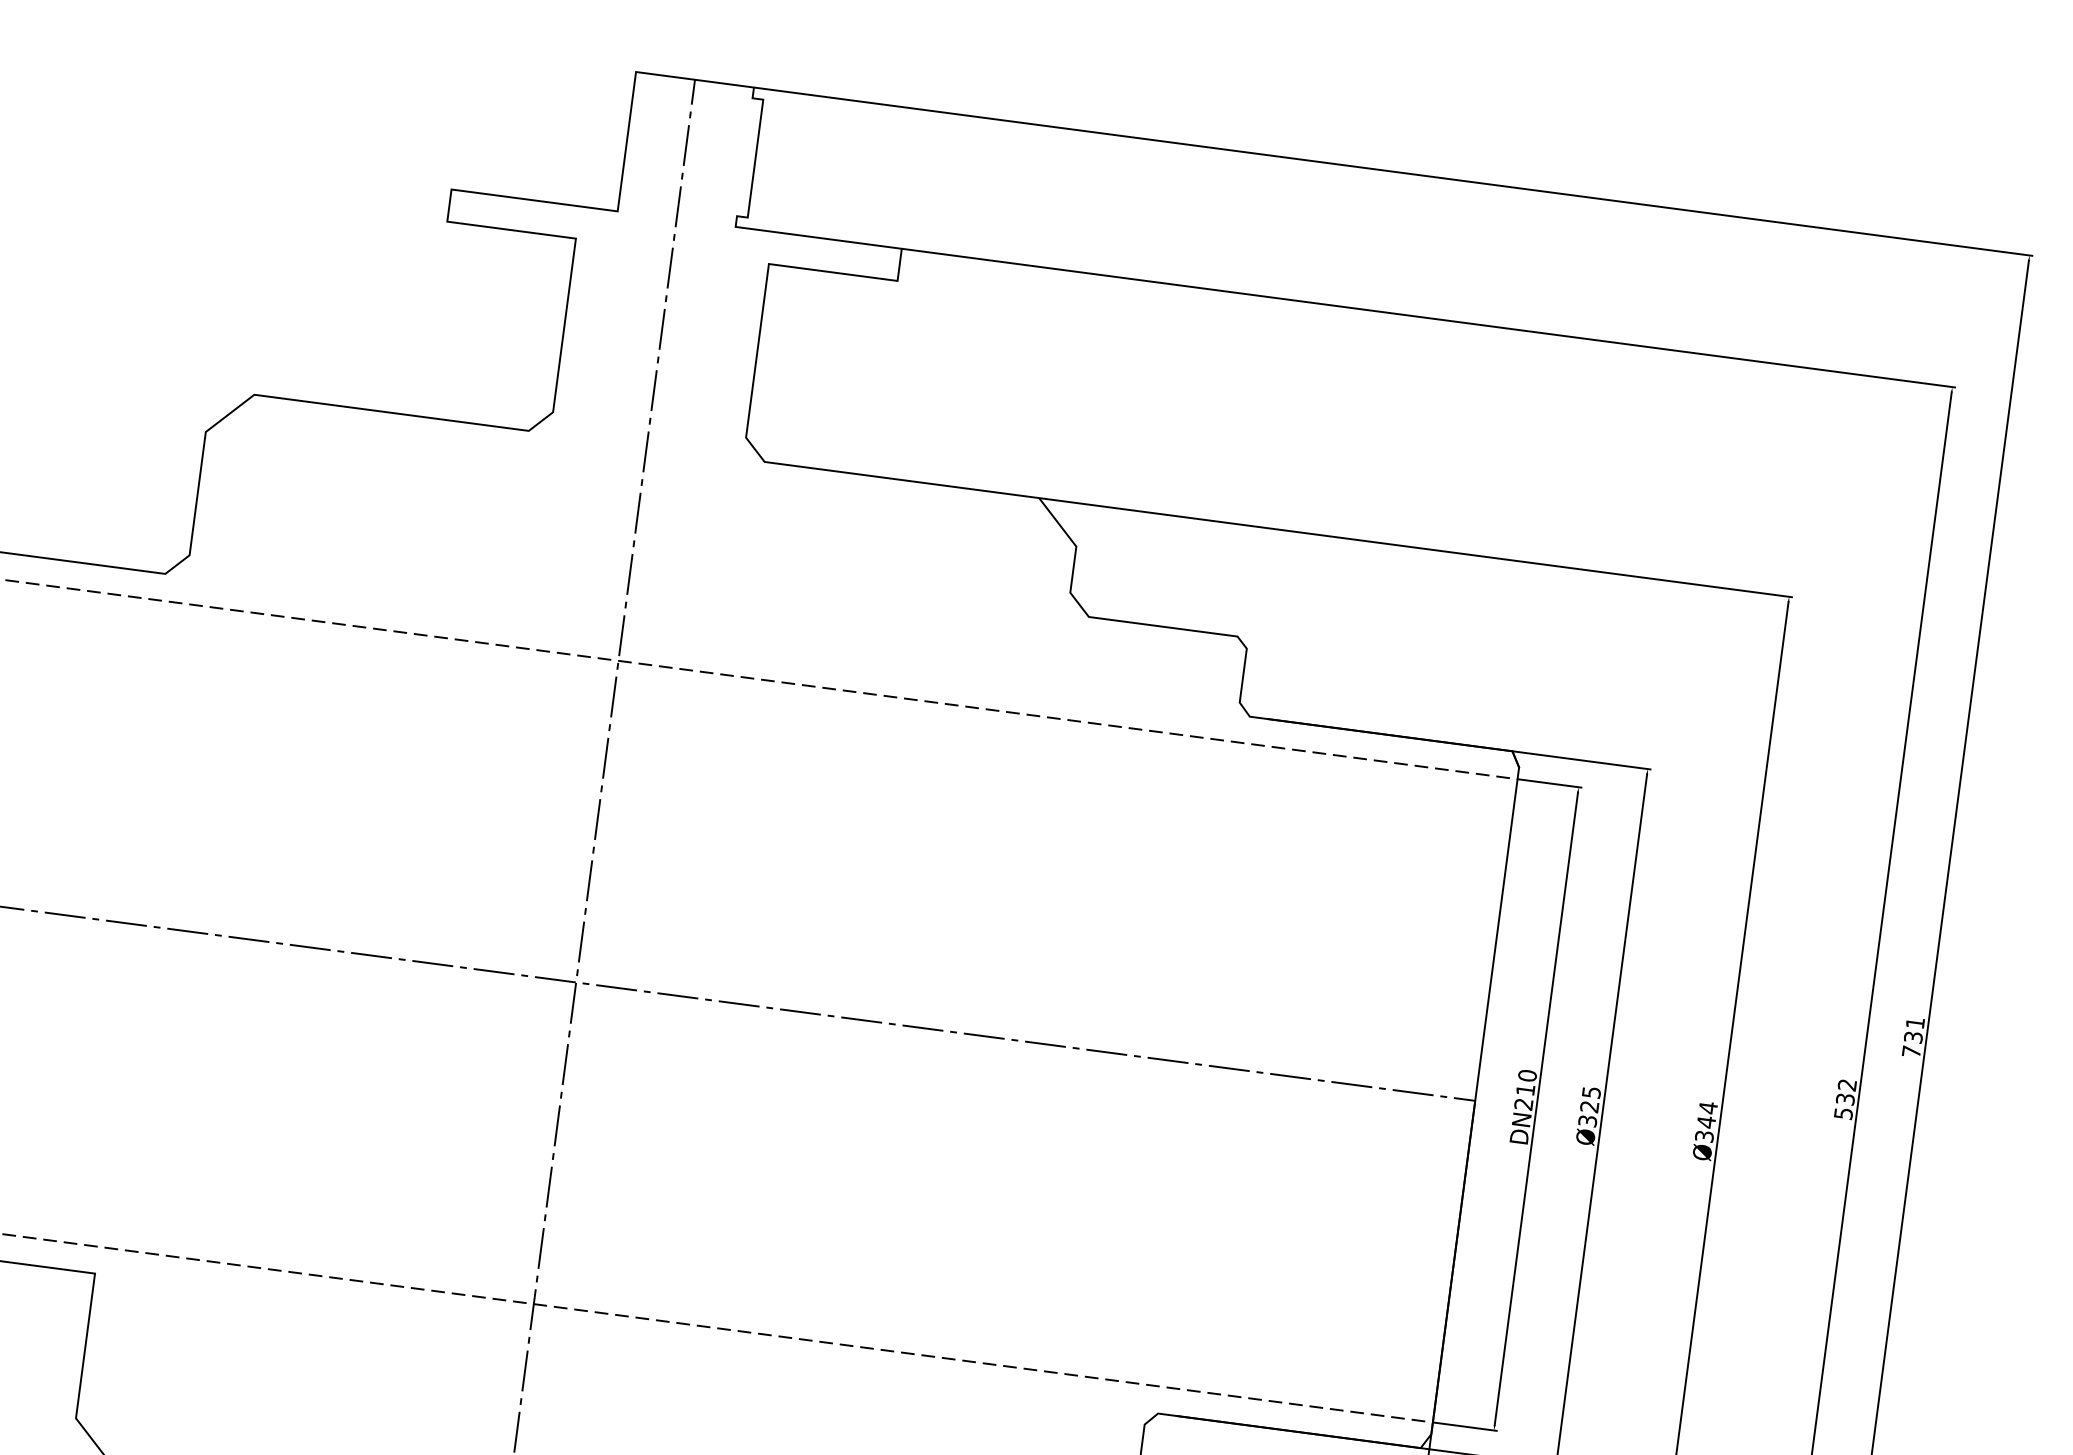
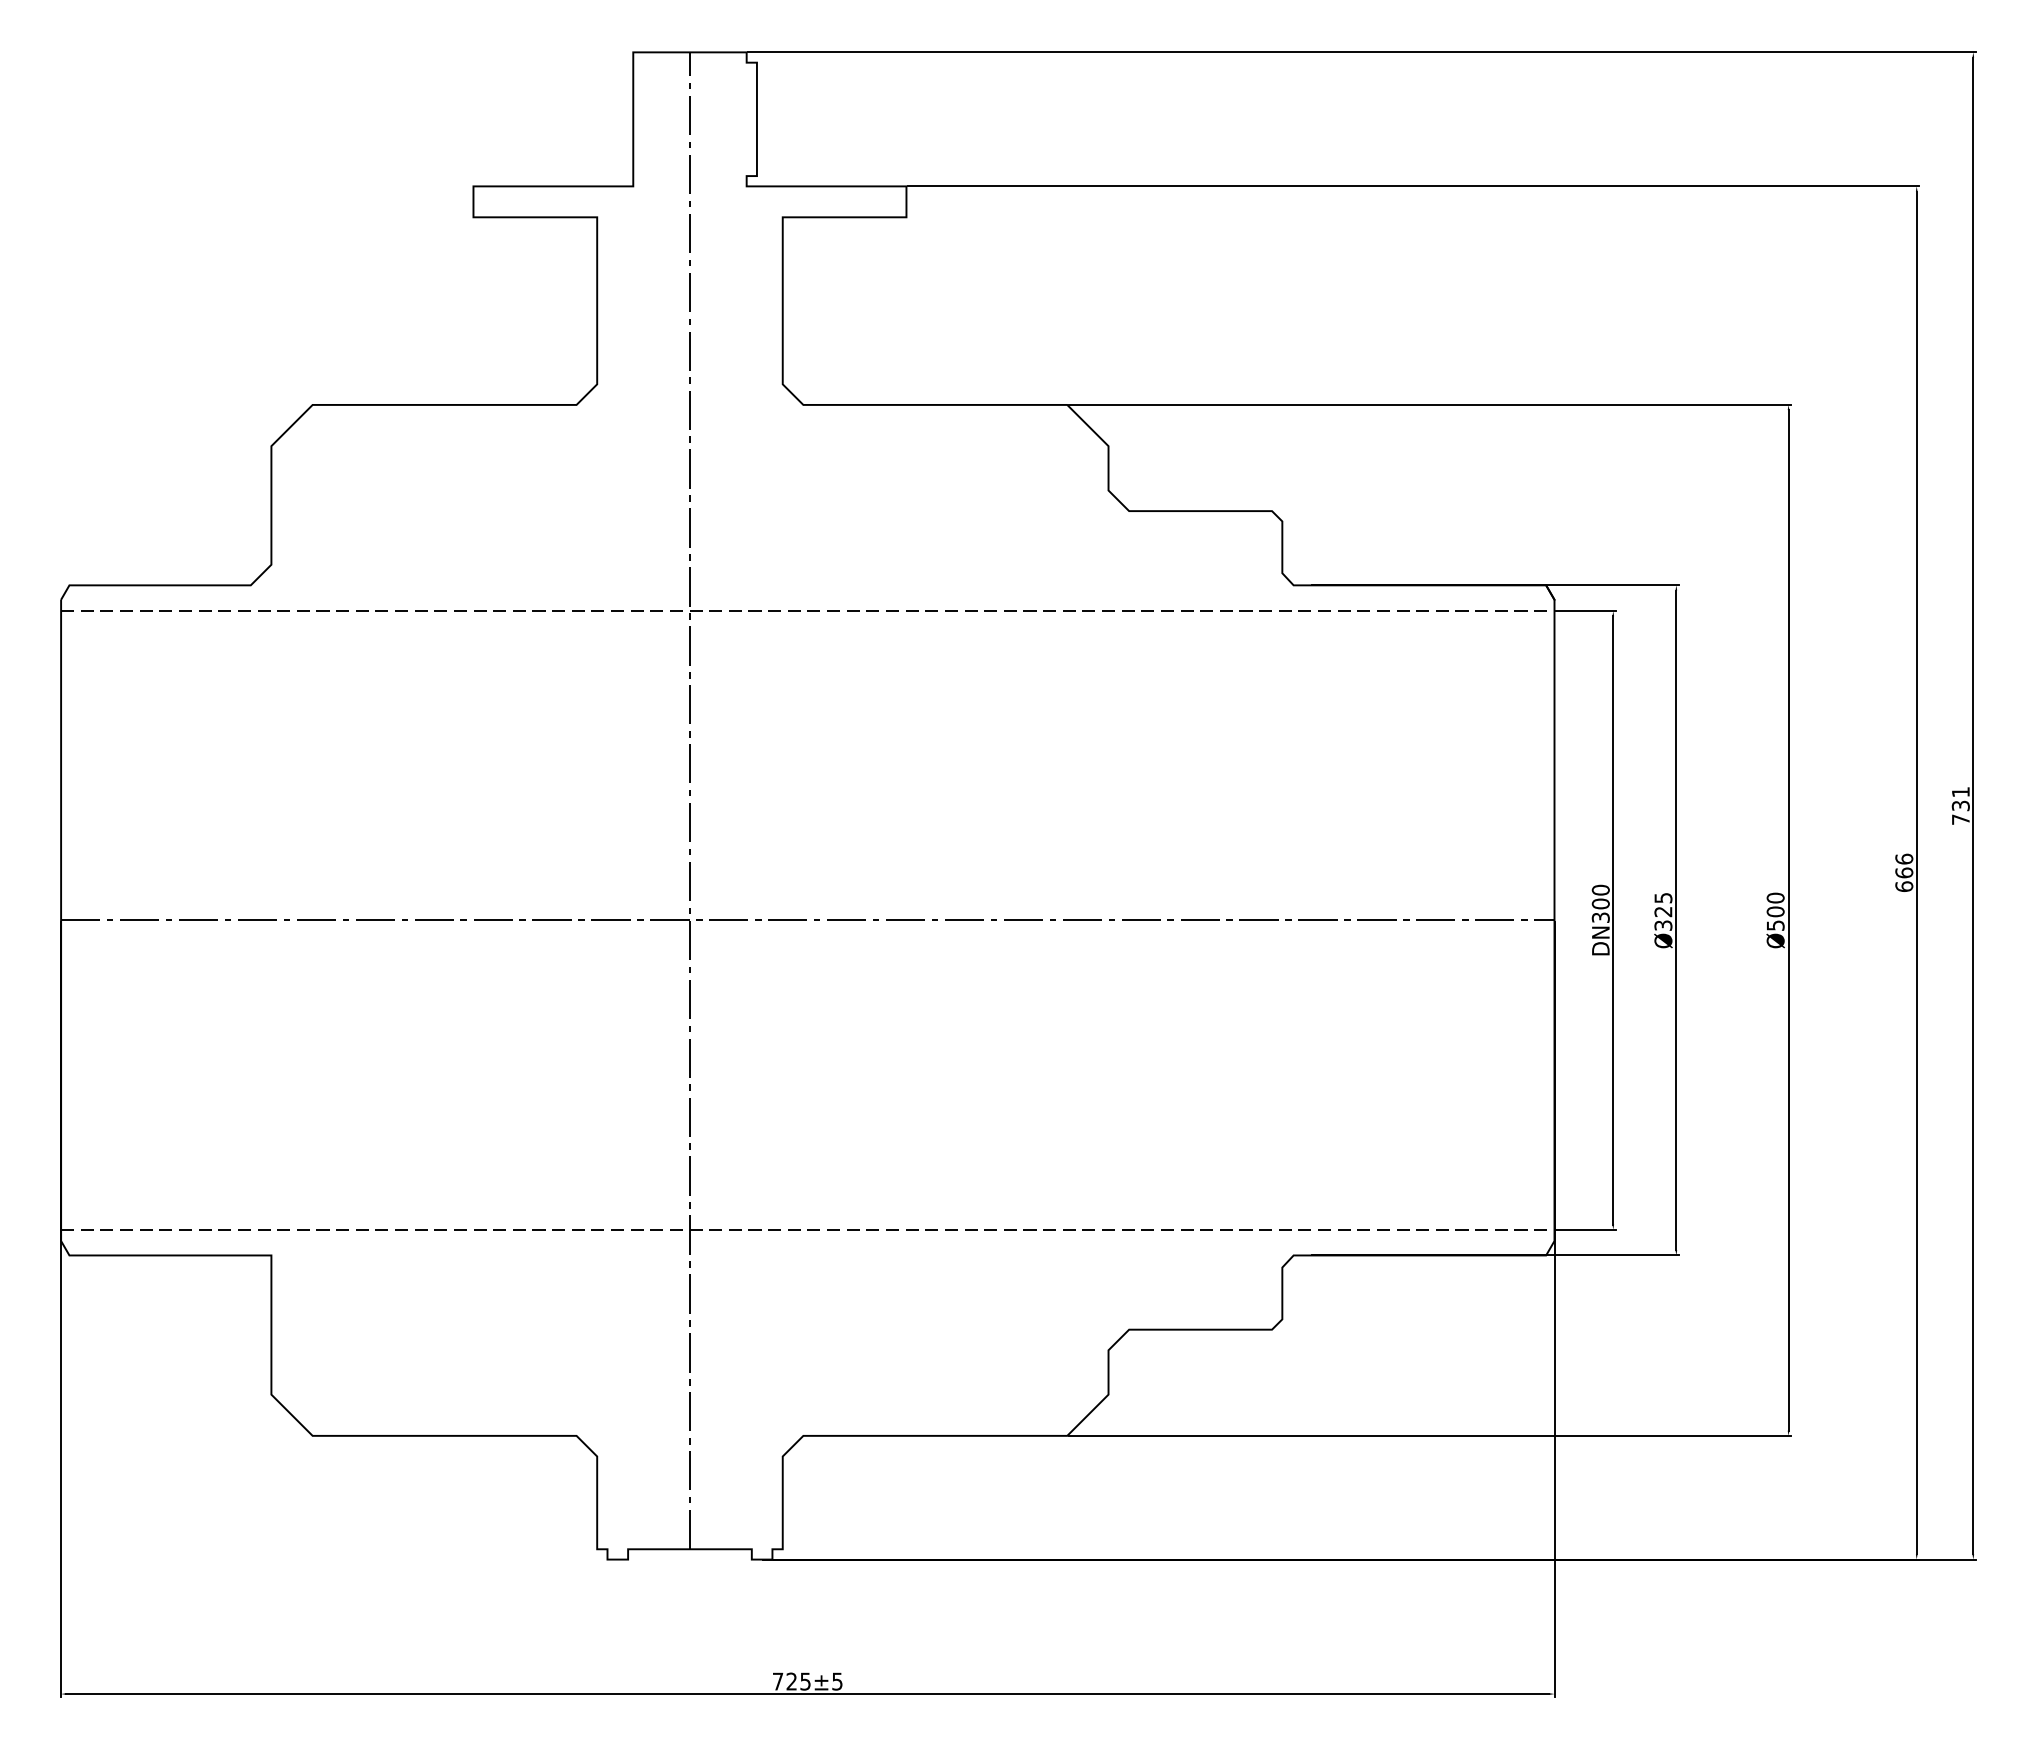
text: (1524, 1096) -> (1600, 910), DN210 -> DN300
text: (1845, 1098) -> (1904, 872), 532 -> 666
text: (1706, 1121) -> (1775, 911), Ø344 -> Ø500

